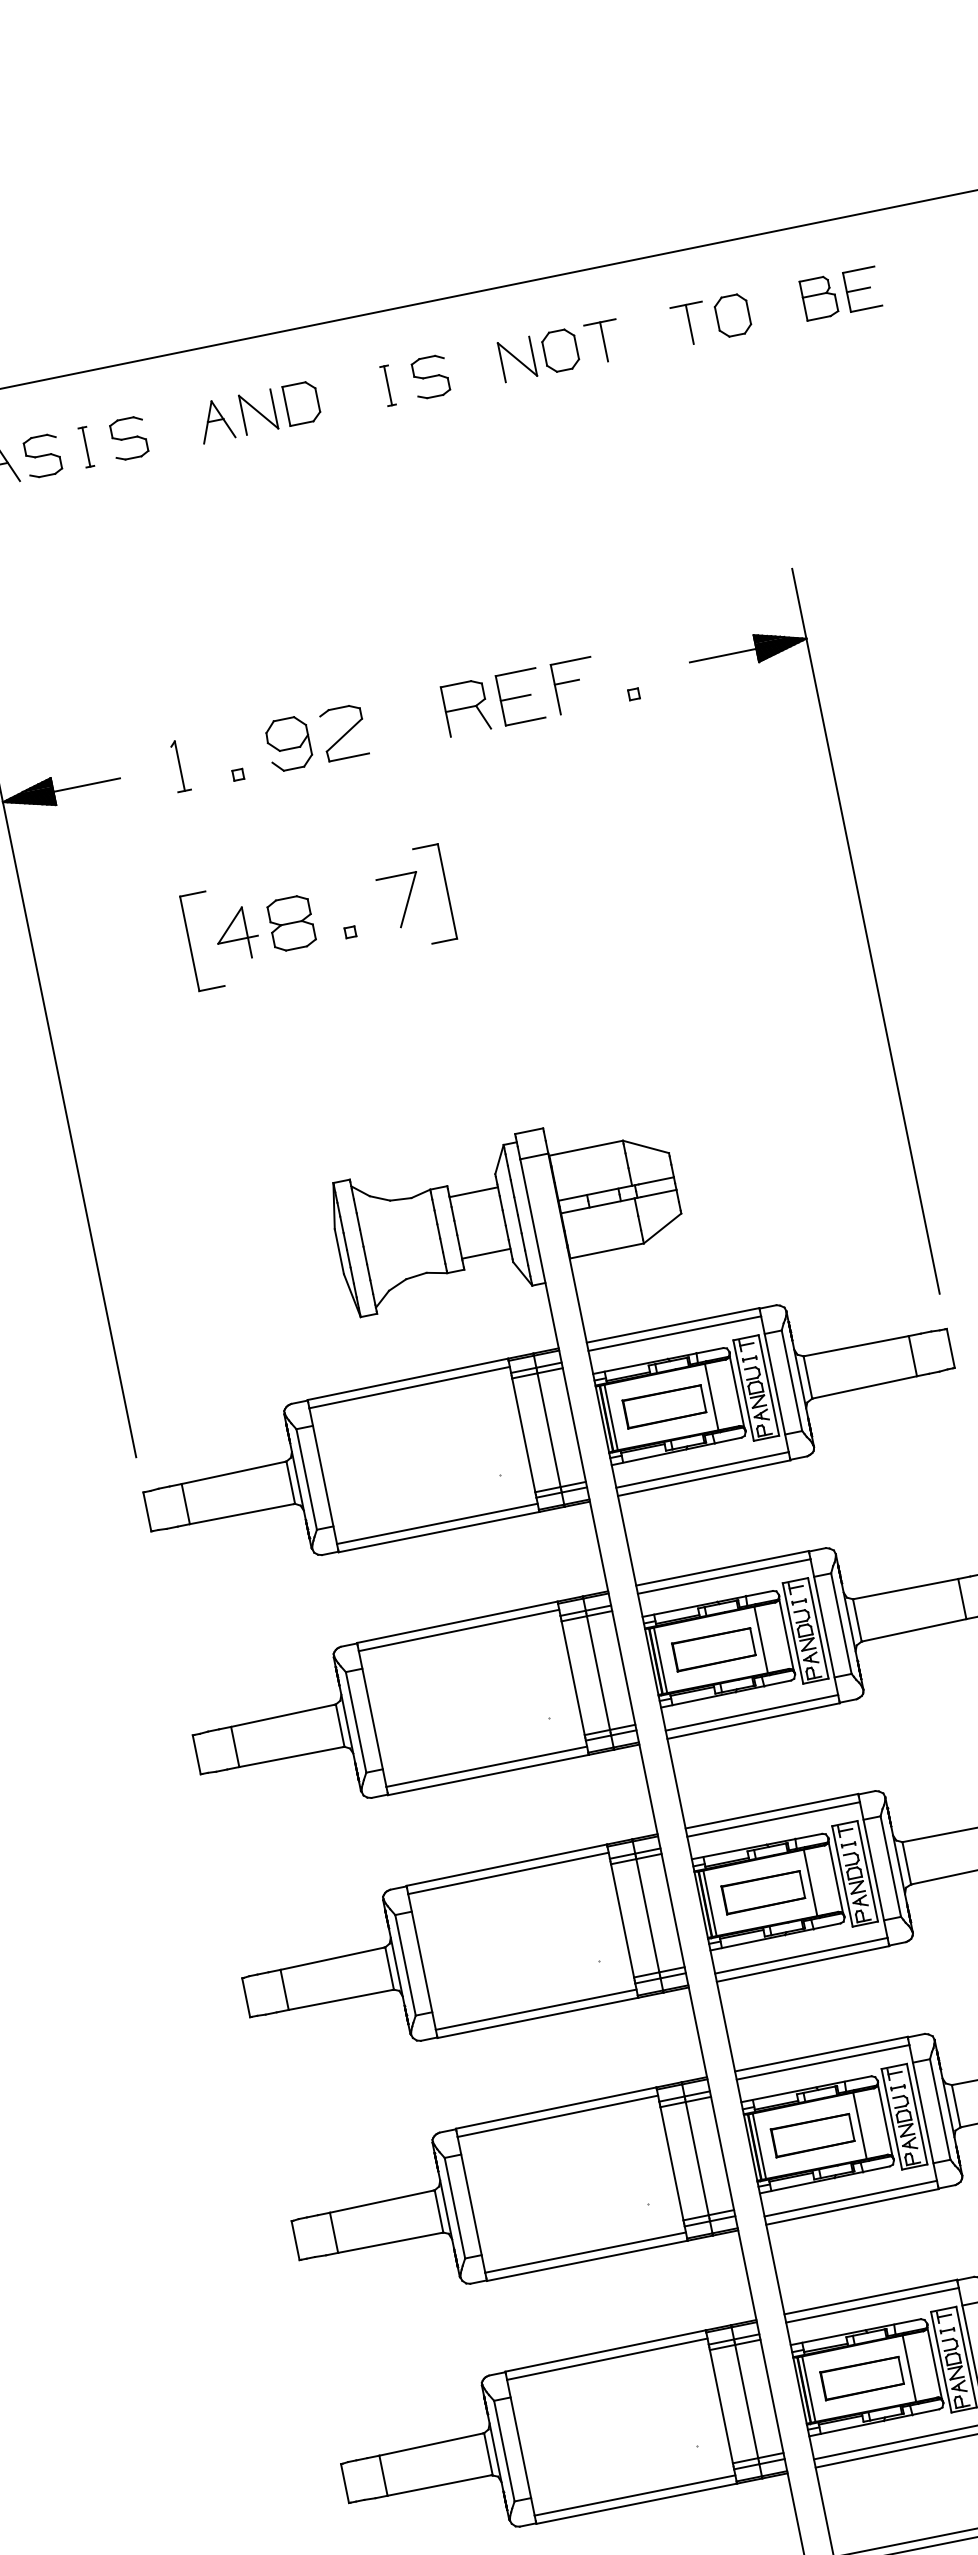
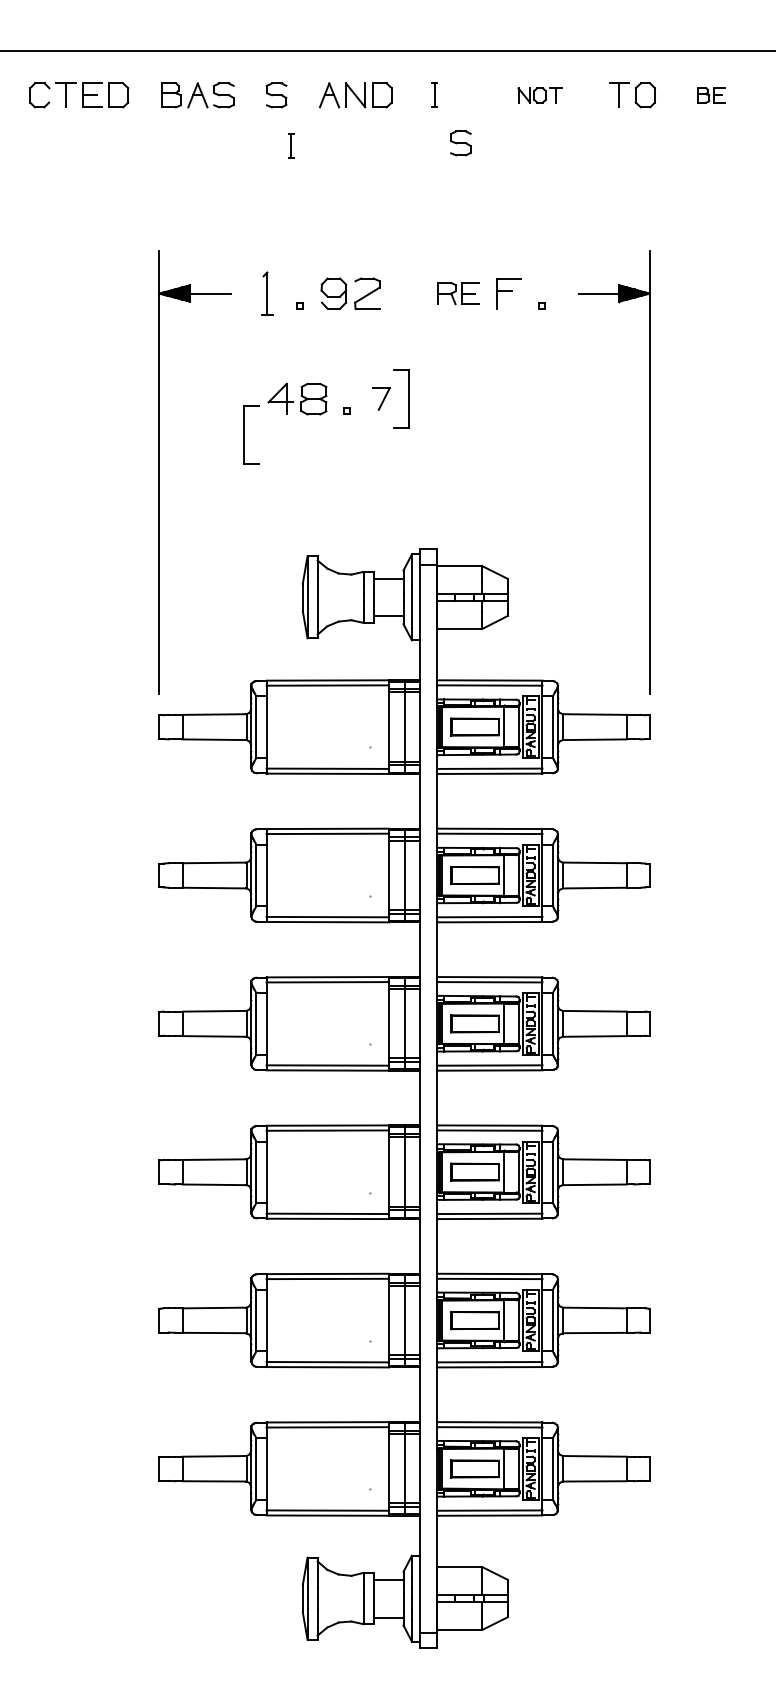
part: (841, 293) -> (711, 95), size x0.6
part: (559, 351) -> (539, 95), size x0.6
part: (430, 377) -> (460, 143), moved
part: (86, 445) -> (291, 145), moved
part: (492, 702) -> (458, 293), size x0.7
part: (178, 766) -> (266, 293), size x1.4
part: (401, 899) -> (381, 398), size x0.7
part: (190, 942) -> (244, 434), moved

